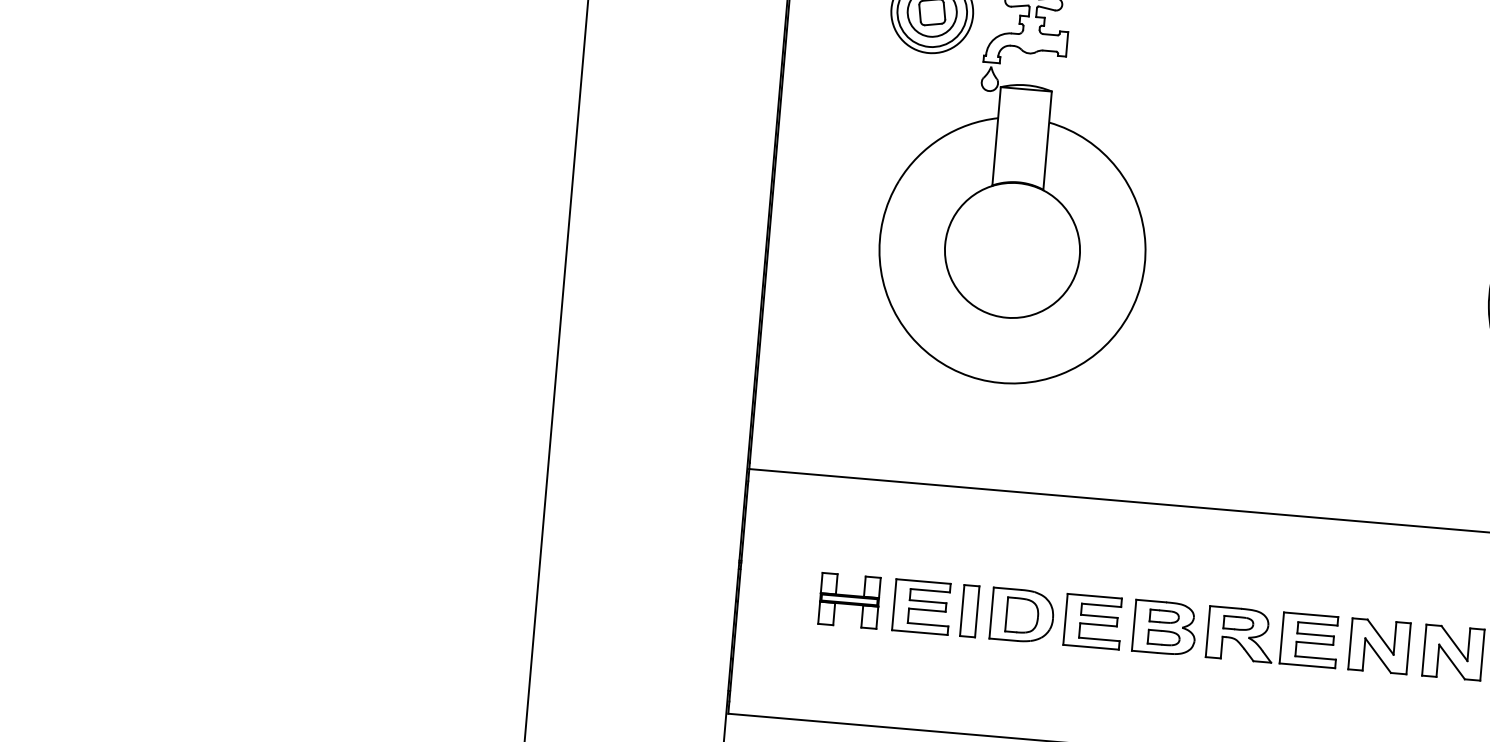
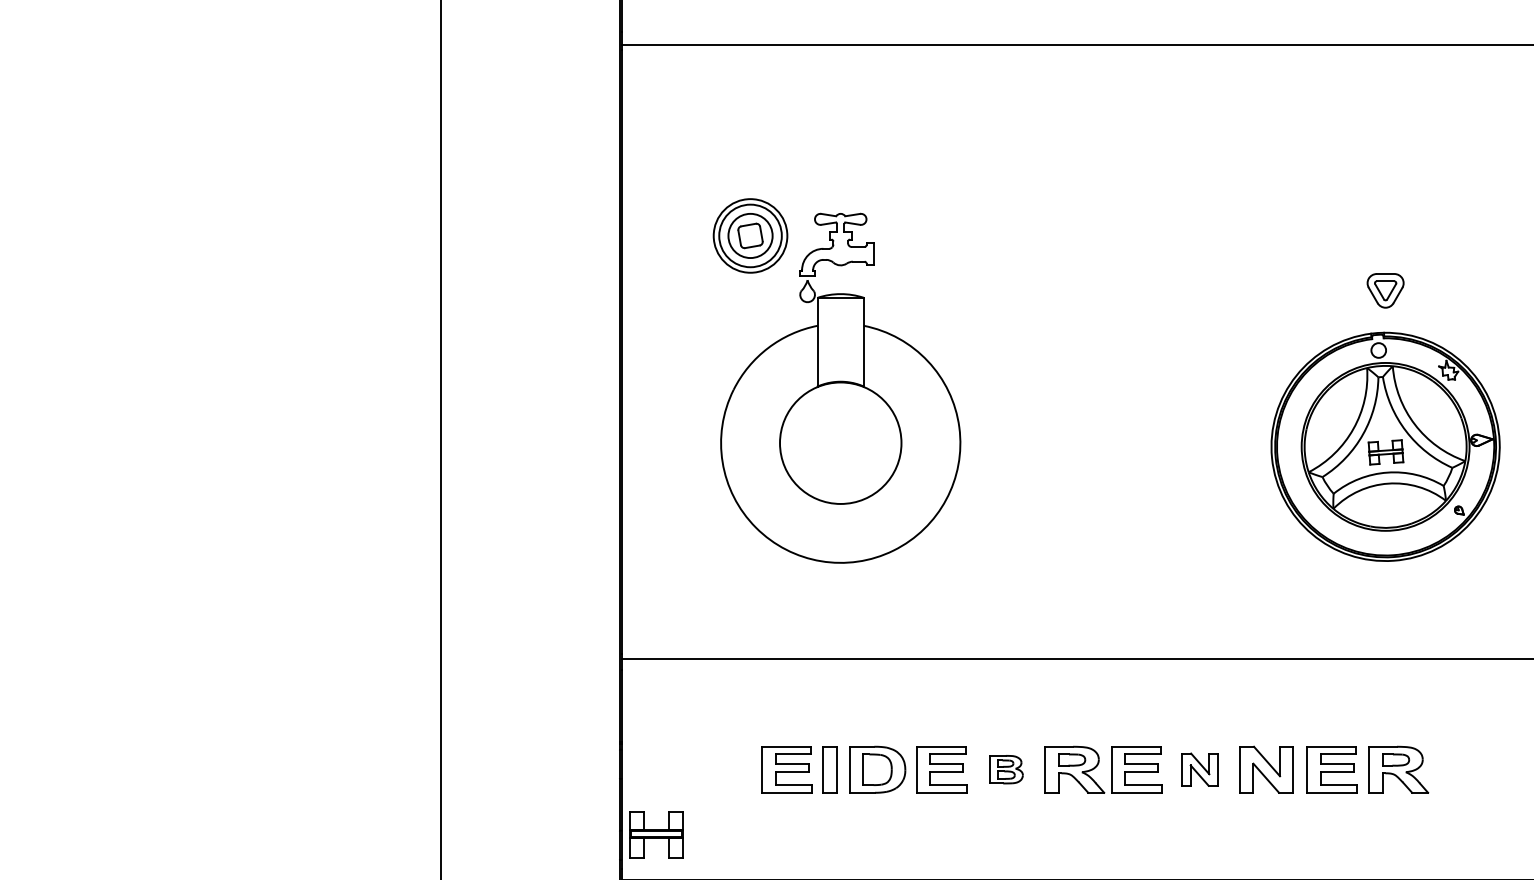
part: (849, 600) -> (656, 834), moved
part: (1165, 627) -> (1006, 769), size x0.6
part: (1378, 645) -> (1199, 769), size x0.7

